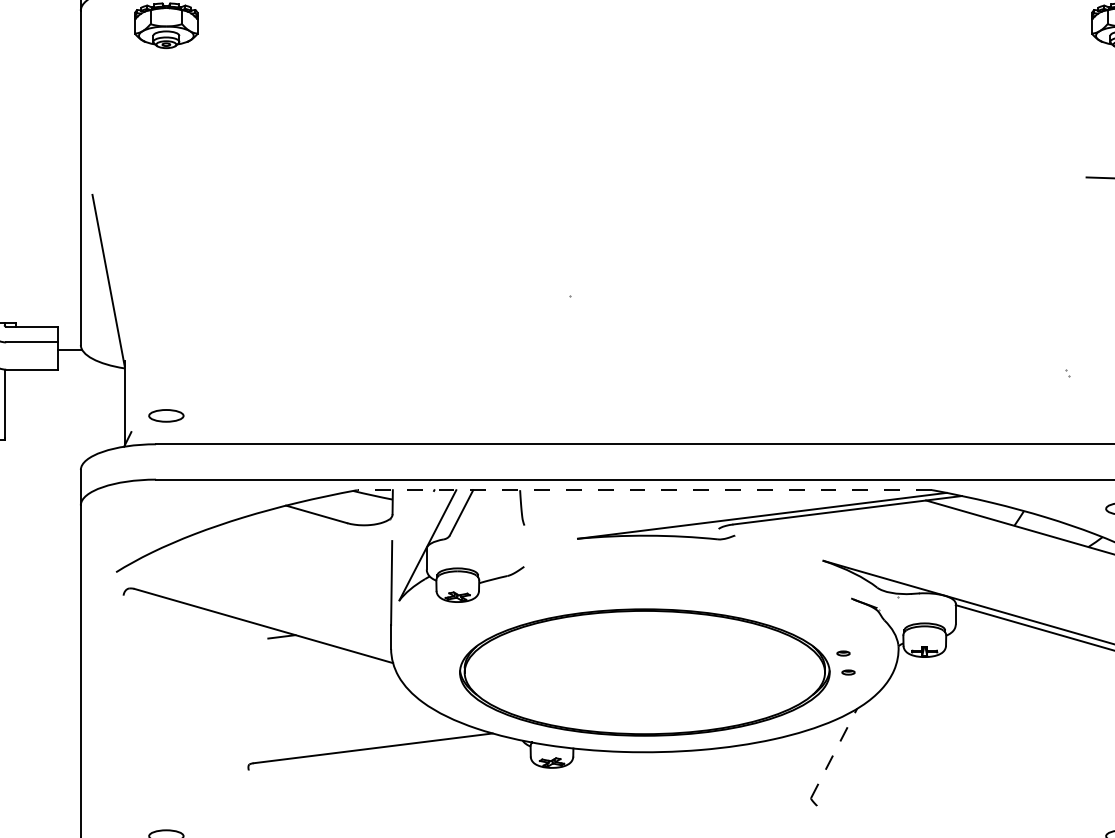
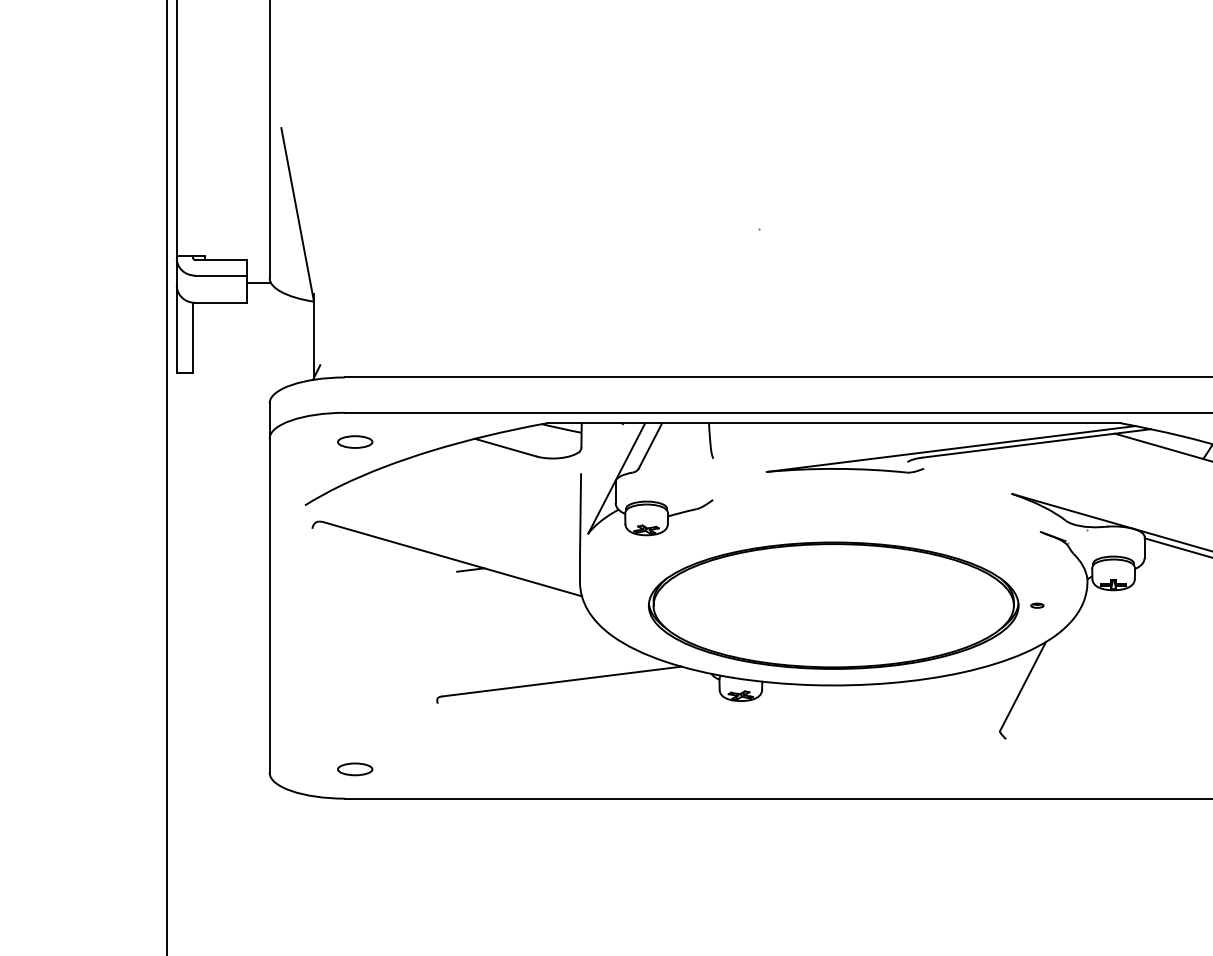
part: (166, 415) -> (355, 441), moved
line: (644, 490) -> (833, 423), dashed -> solid
part: (843, 653) -> (1032, 586), removed
line: (834, 753) -> (1023, 686), dashed -> solid

